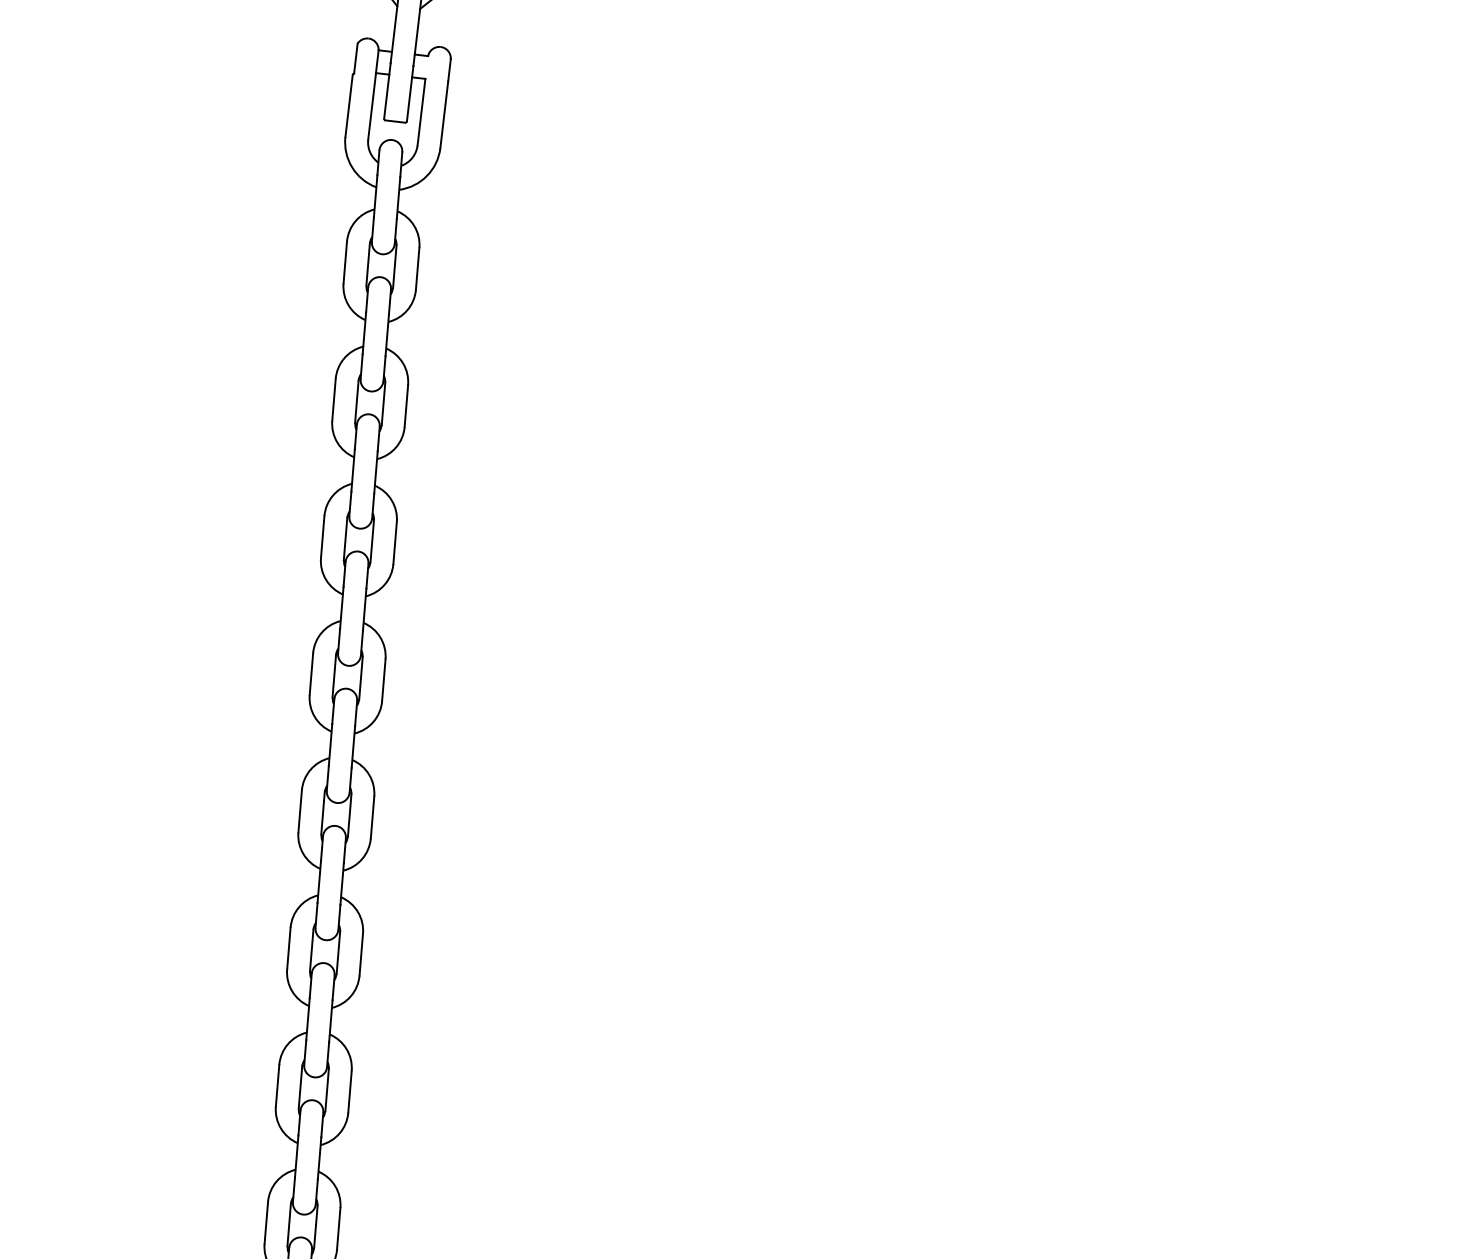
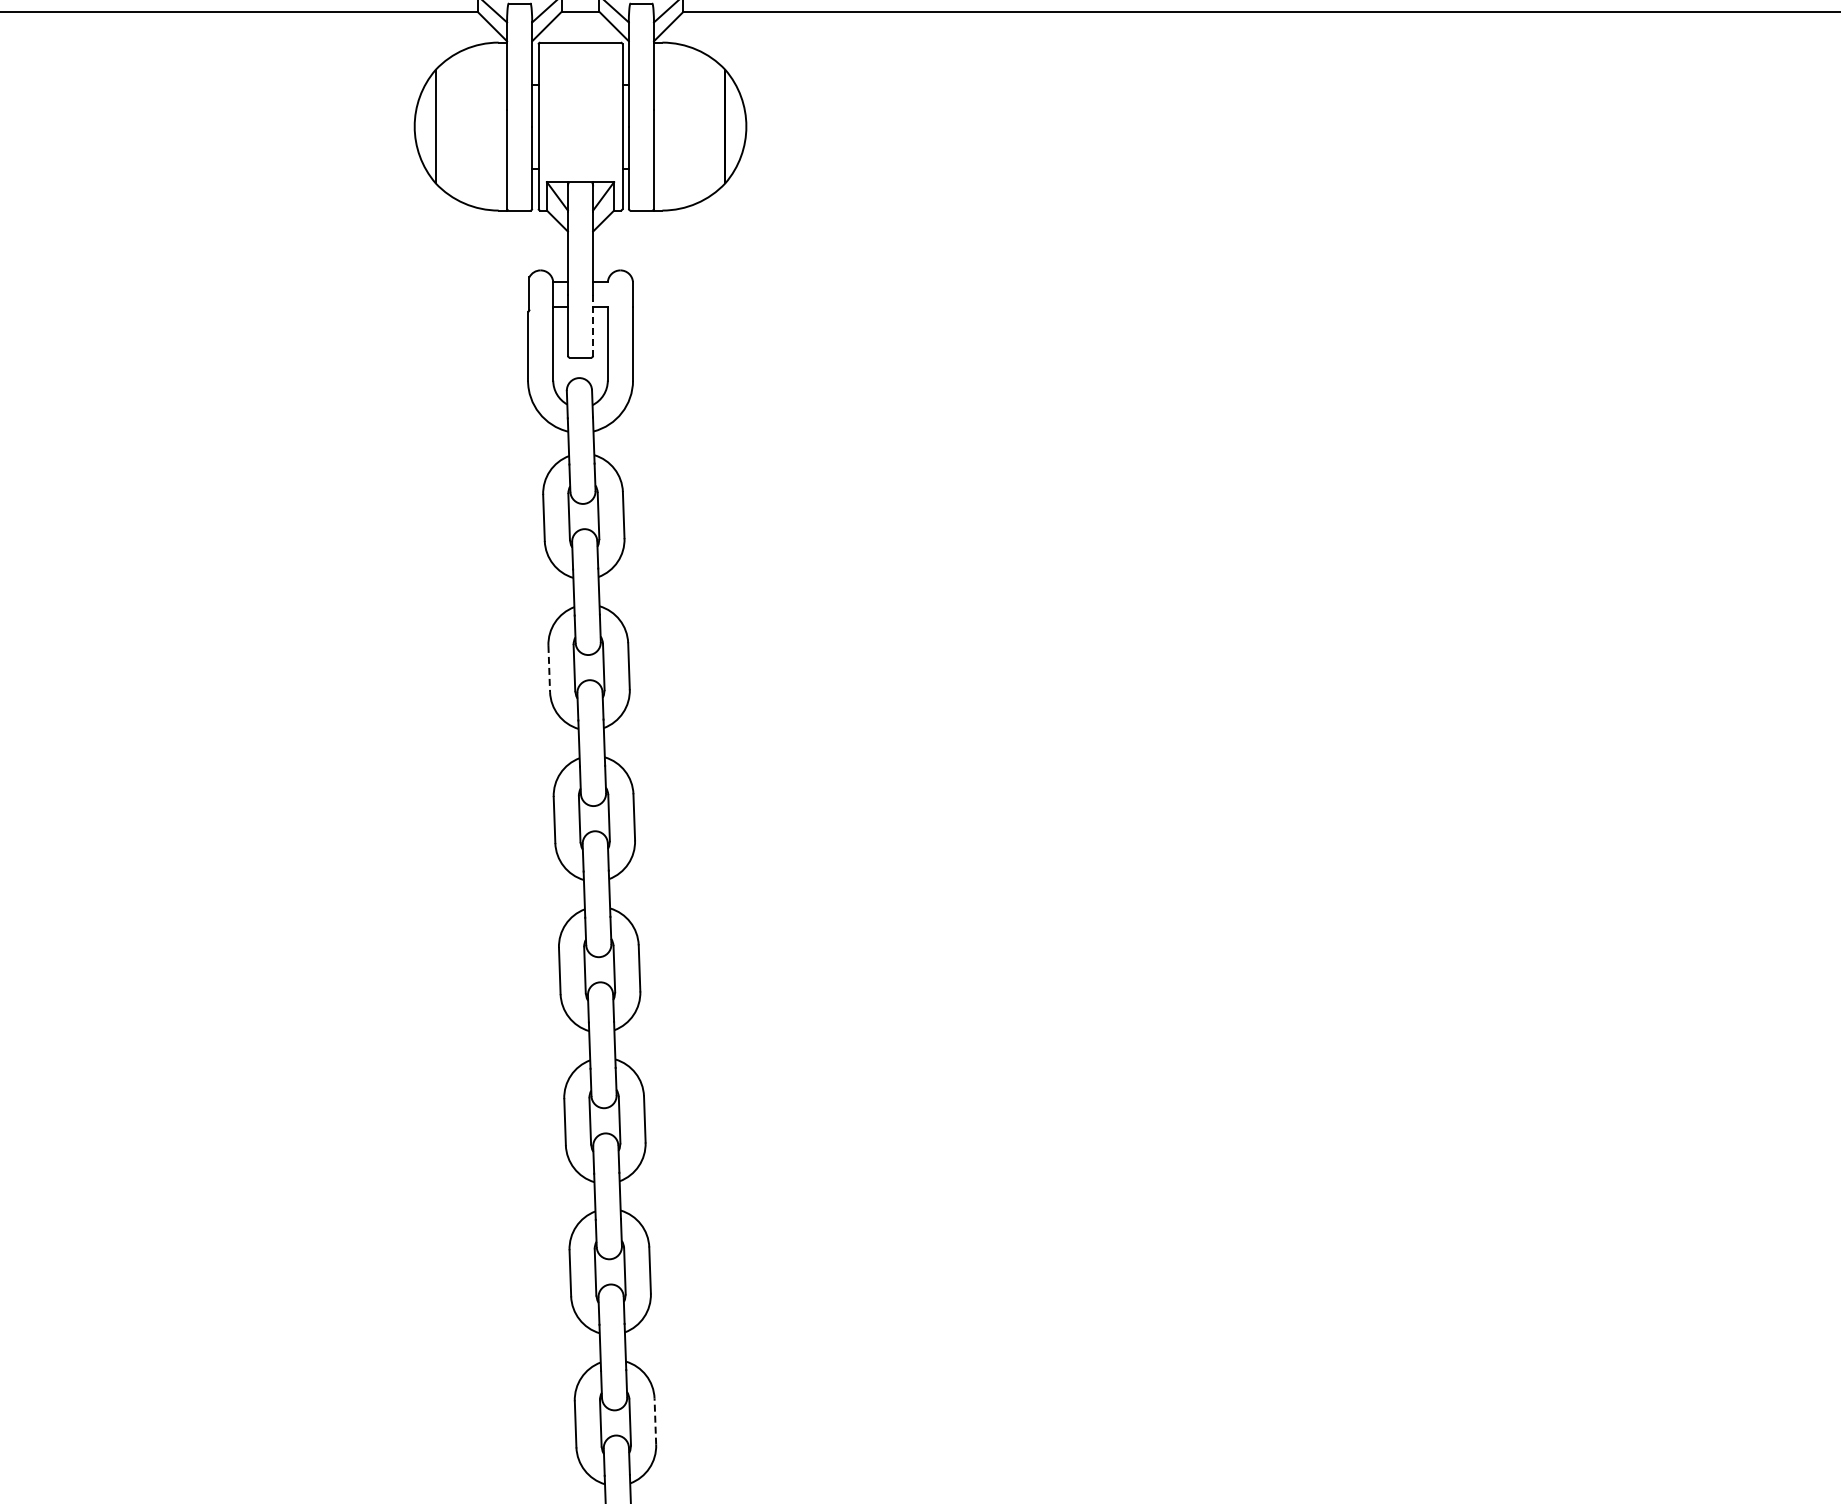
line: (410, 93) -> (593, 325), solid -> dashed
line: (334, 400) -> (549, 669), solid -> dashed
line: (350, 1091) -> (655, 1421), solid -> dashed

